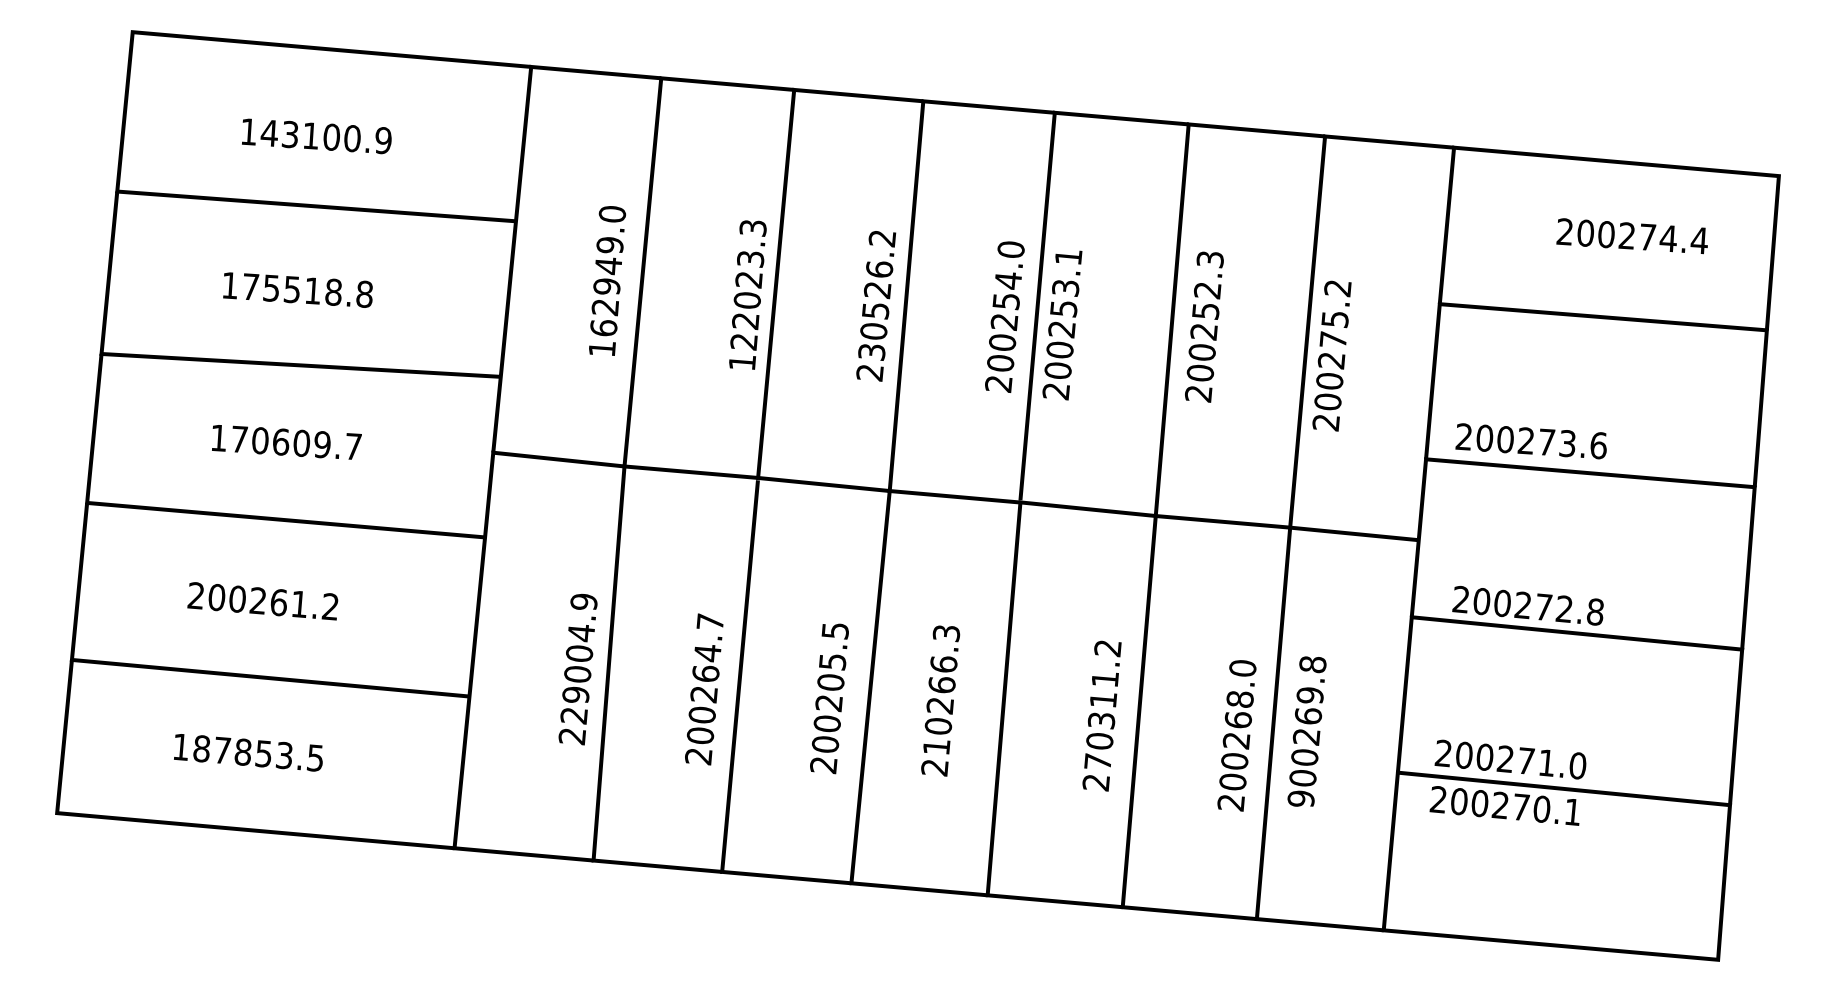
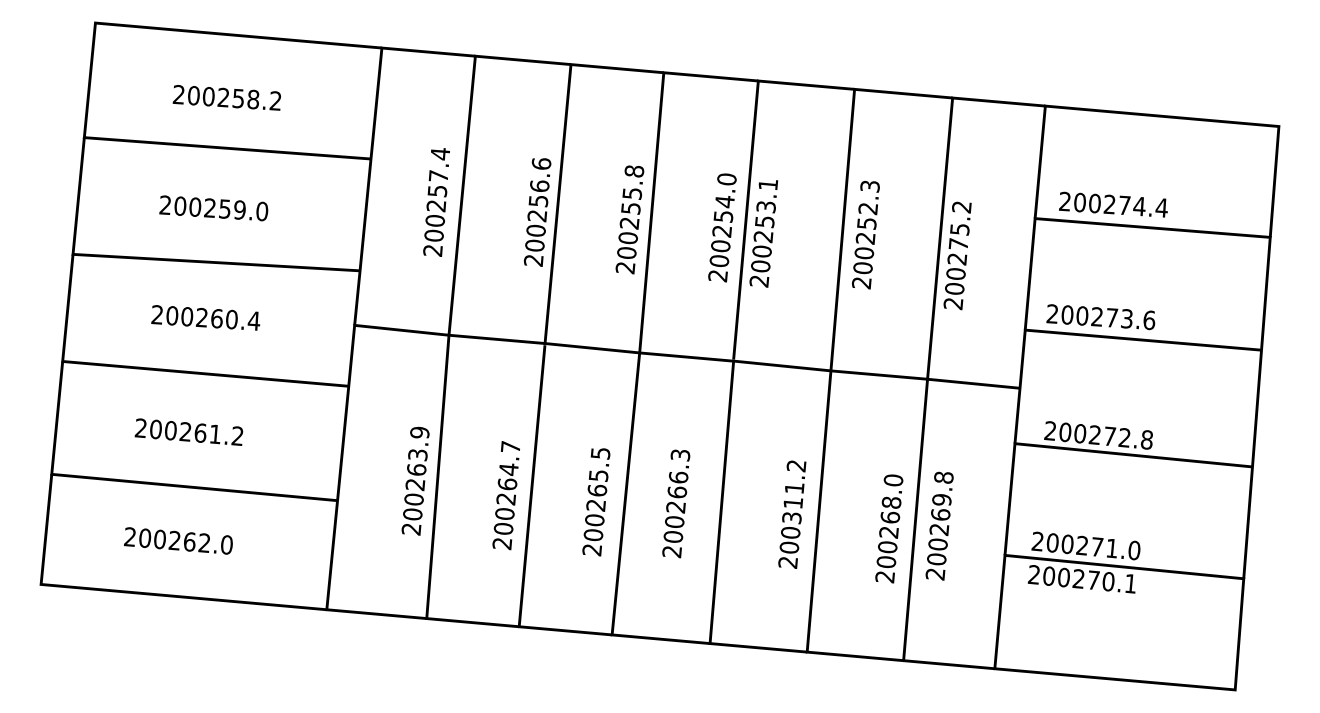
text: (315, 135) -> (226, 97), 143100.9 -> 200258.2
text: (1632, 235) -> (1113, 204), moved
text: (607, 281) -> (436, 202), 162949.0 -> 200257.4
text: (296, 290) -> (213, 208), 175518.8 -> 200259.0
text: (747, 295) -> (537, 212), 122023.3 -> 200256.6
text: (876, 295) -> (630, 212), 230526.2 -> 200255.8
text: (285, 441) -> (205, 317), 170609.7 -> 200260.4
text: (577, 674) -> (415, 484), 229004.9 -> 200263.9
text: (829, 682) -> (596, 490), 200205.5 -> 200265.5
text: (936, 746) -> (673, 536), 210266.3 -> 200266.3
text: (246, 751) -> (177, 540), 187853.5 -> 200262.0
text: (1098, 761) -> (789, 547), 270311.2 -> 200311.2
text: (1301, 799) -> (935, 574), 900269.8 -> 200269.8

